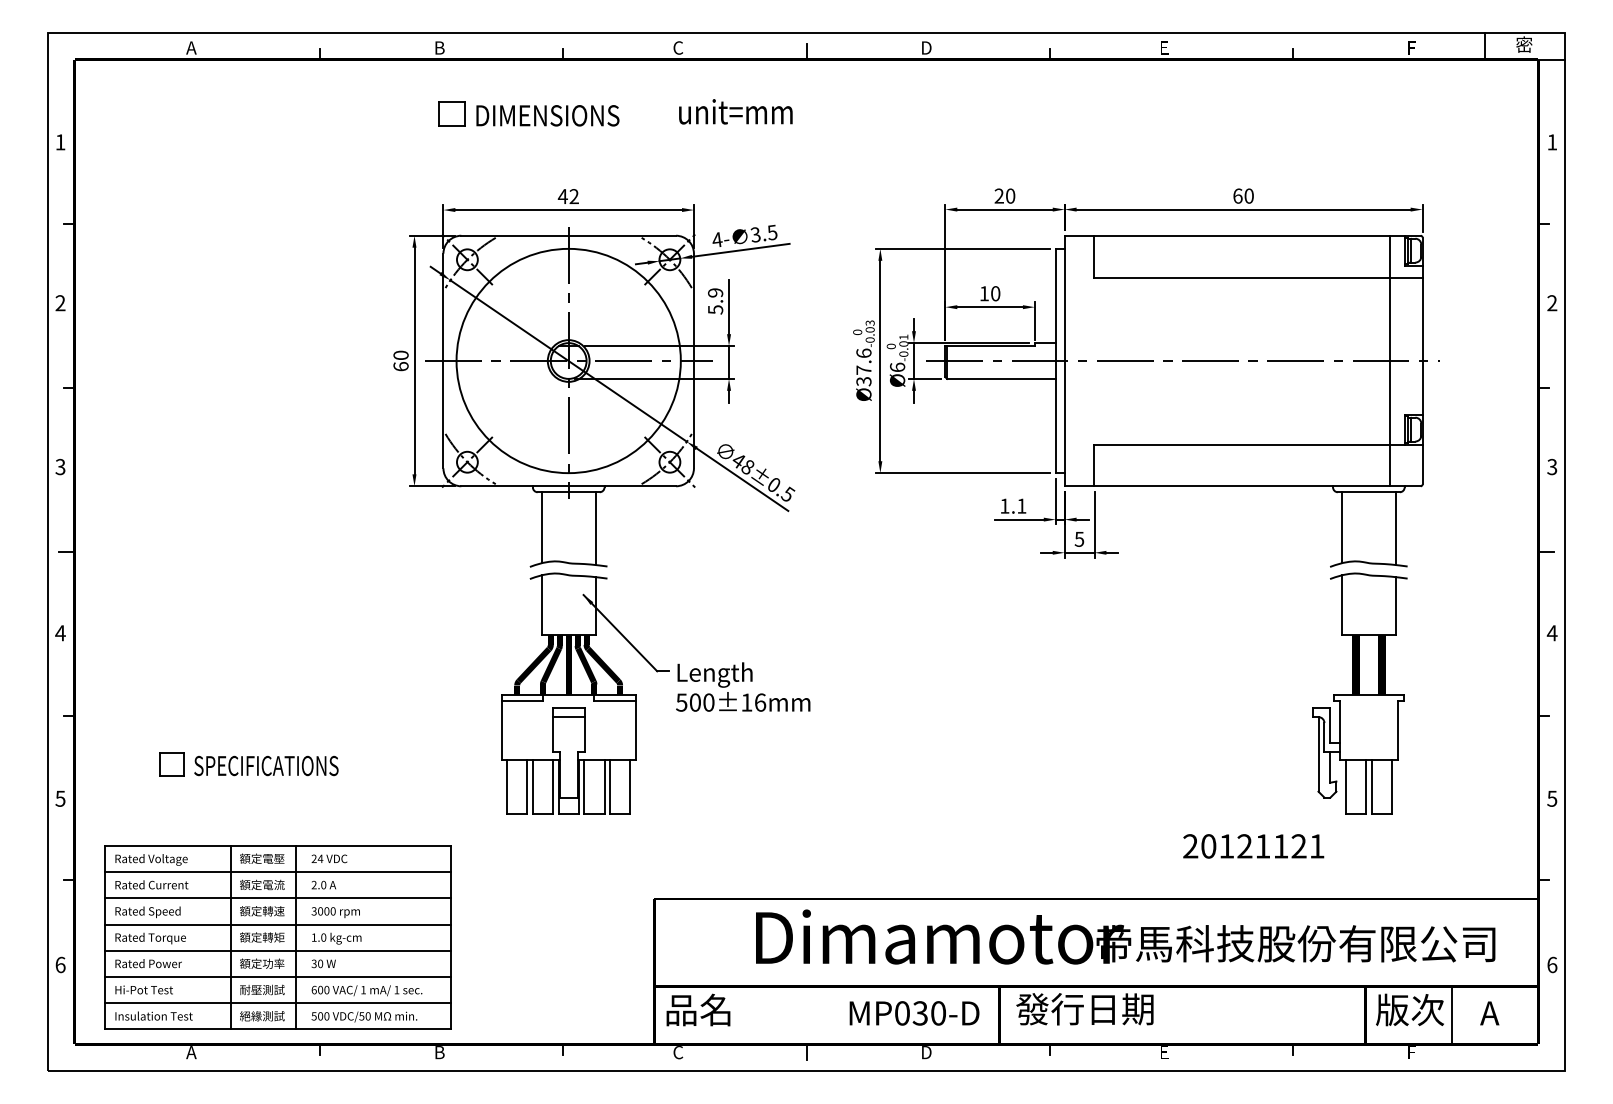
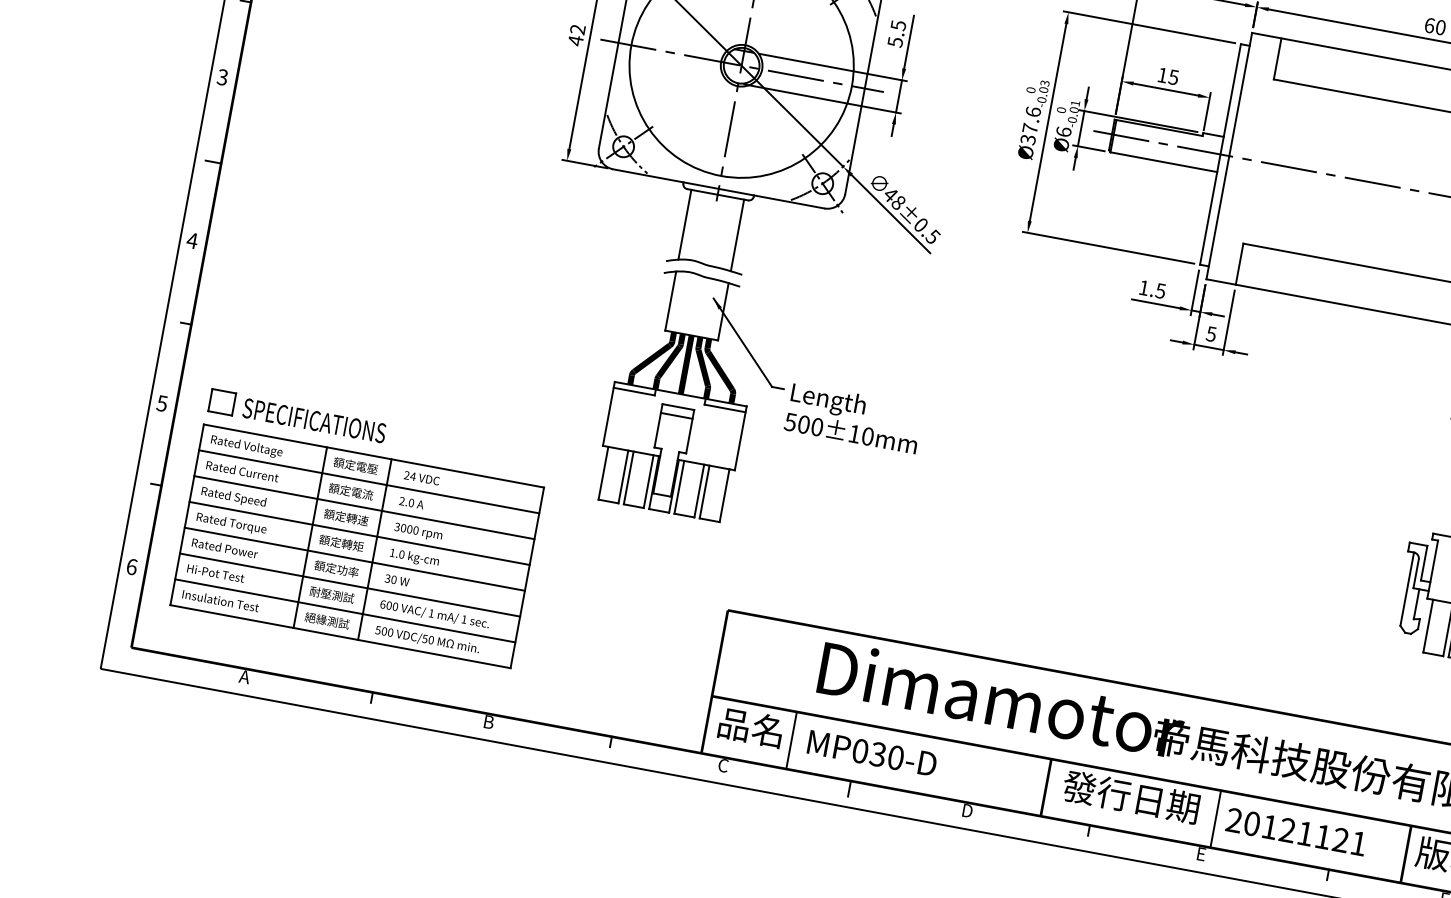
text: (715, 292) -> (898, 25), 5.9 -> 5.5
text: (995, 293) -> (1173, 77), 10 -> 15
text: (400, 360) -> (576, 34), 60 -> 42
text: (1021, 505) -> (1160, 290), 1.1 -> 1.5
text: (760, 702) -> (868, 436), 500±16mm -> 500±10mm
part: (248, 764) -> (297, 416), moved
text: (1253, 846) -> (1296, 832), moved
part: (277, 937) -> (356, 546), moved
text: (914, 1013) -> (872, 753), moved
line: (740, 1015) -> (791, 740), added
line: (1172, 1015) -> (1216, 819), added

